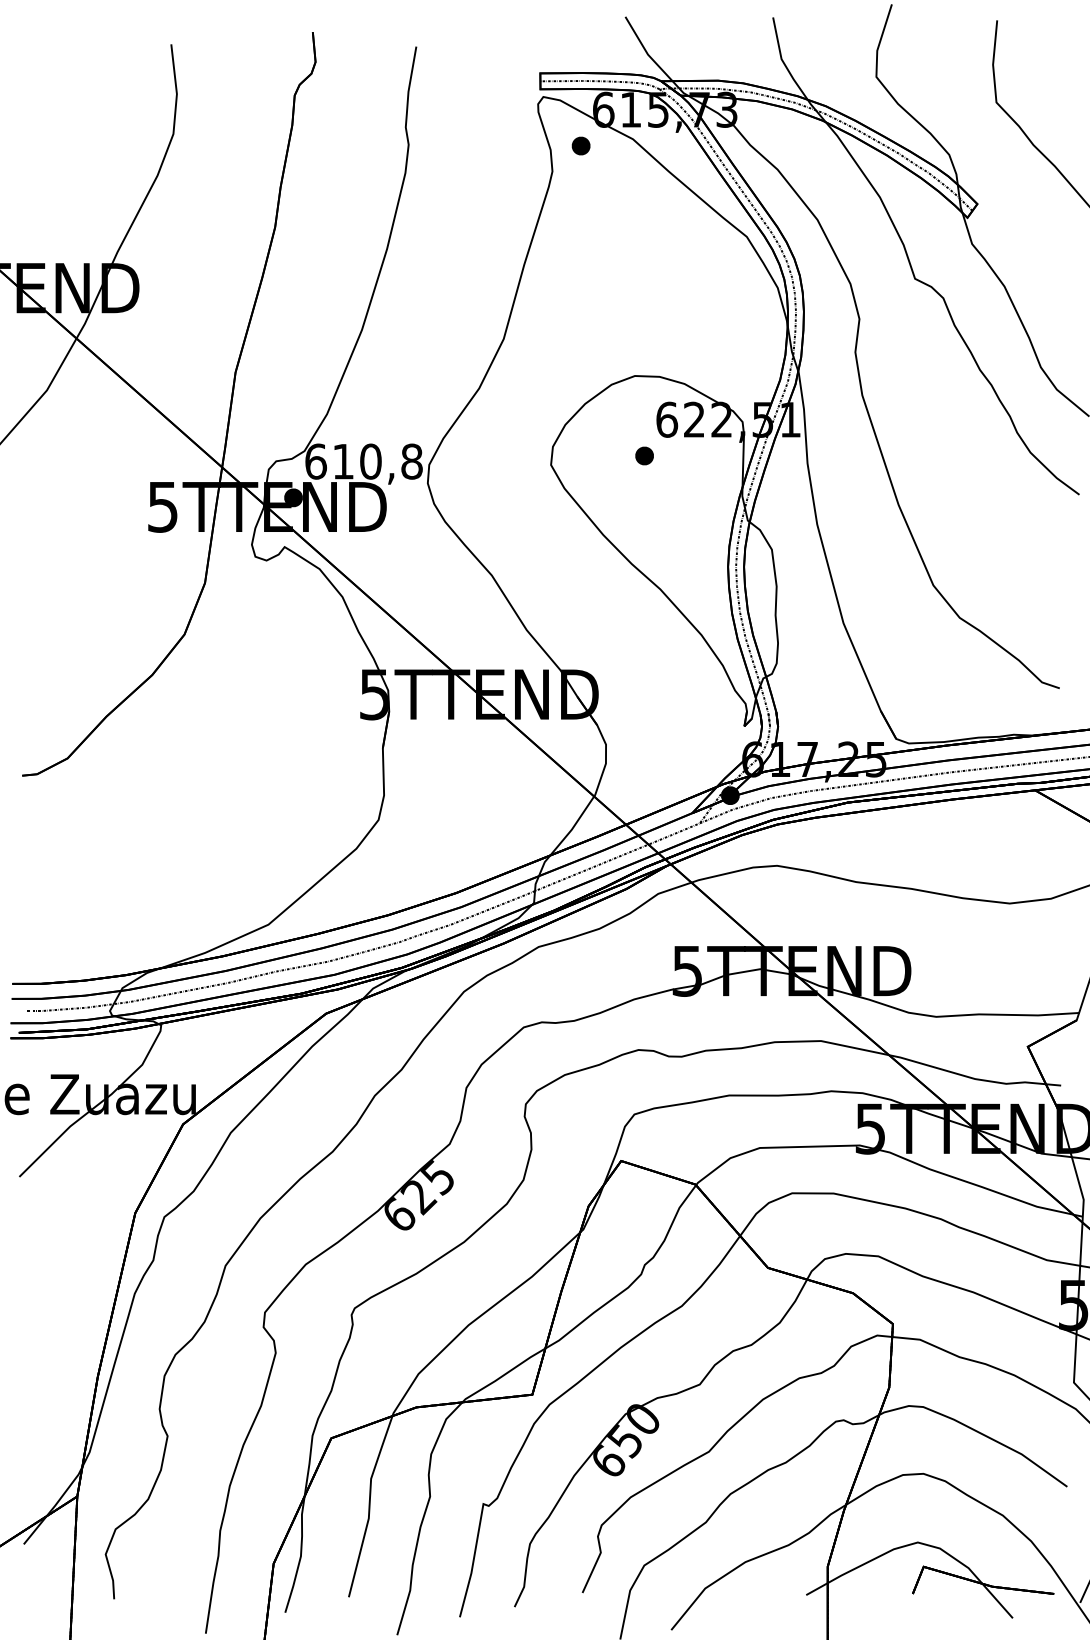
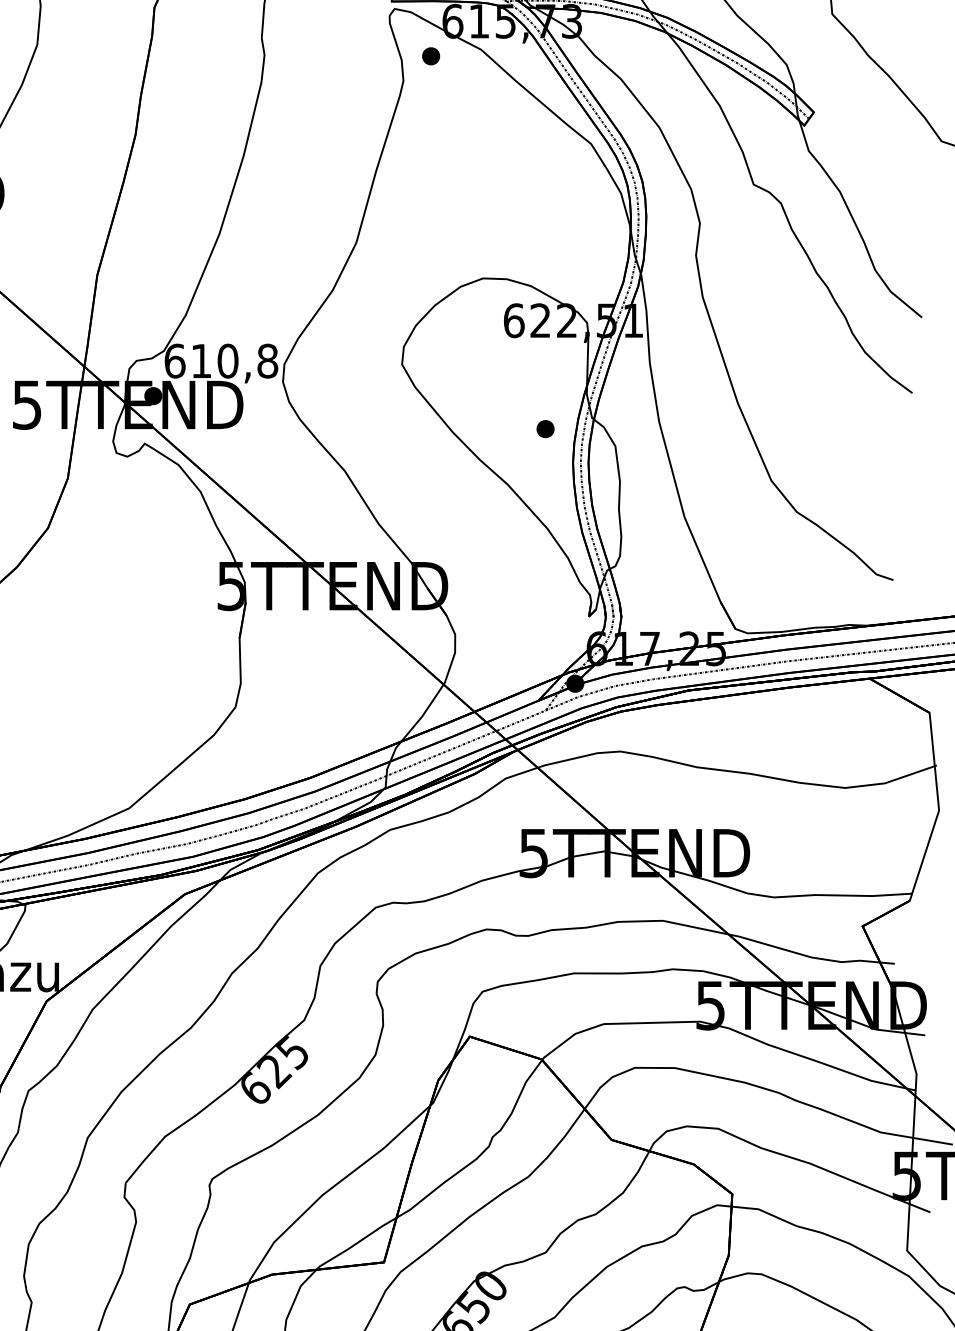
part: (644, 455) -> (545, 428), moved

